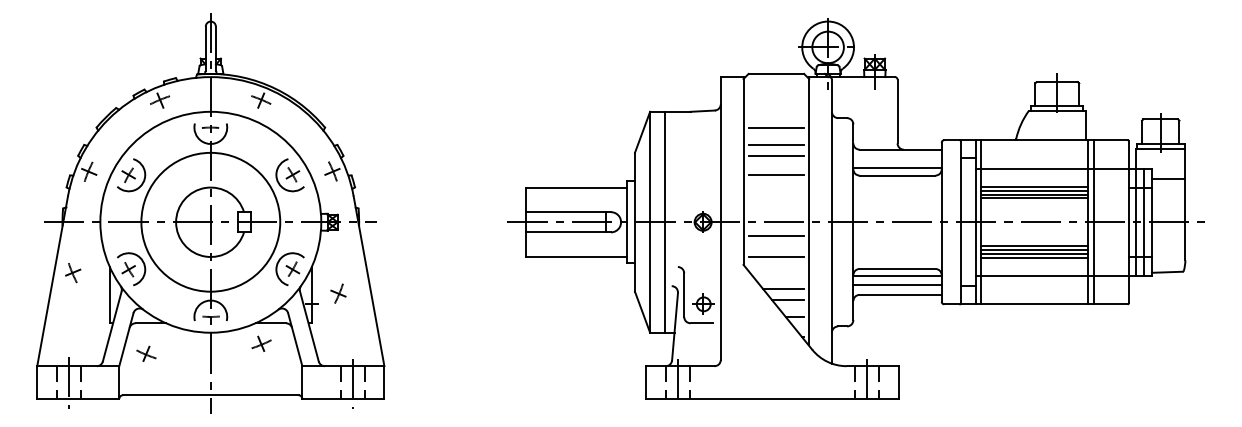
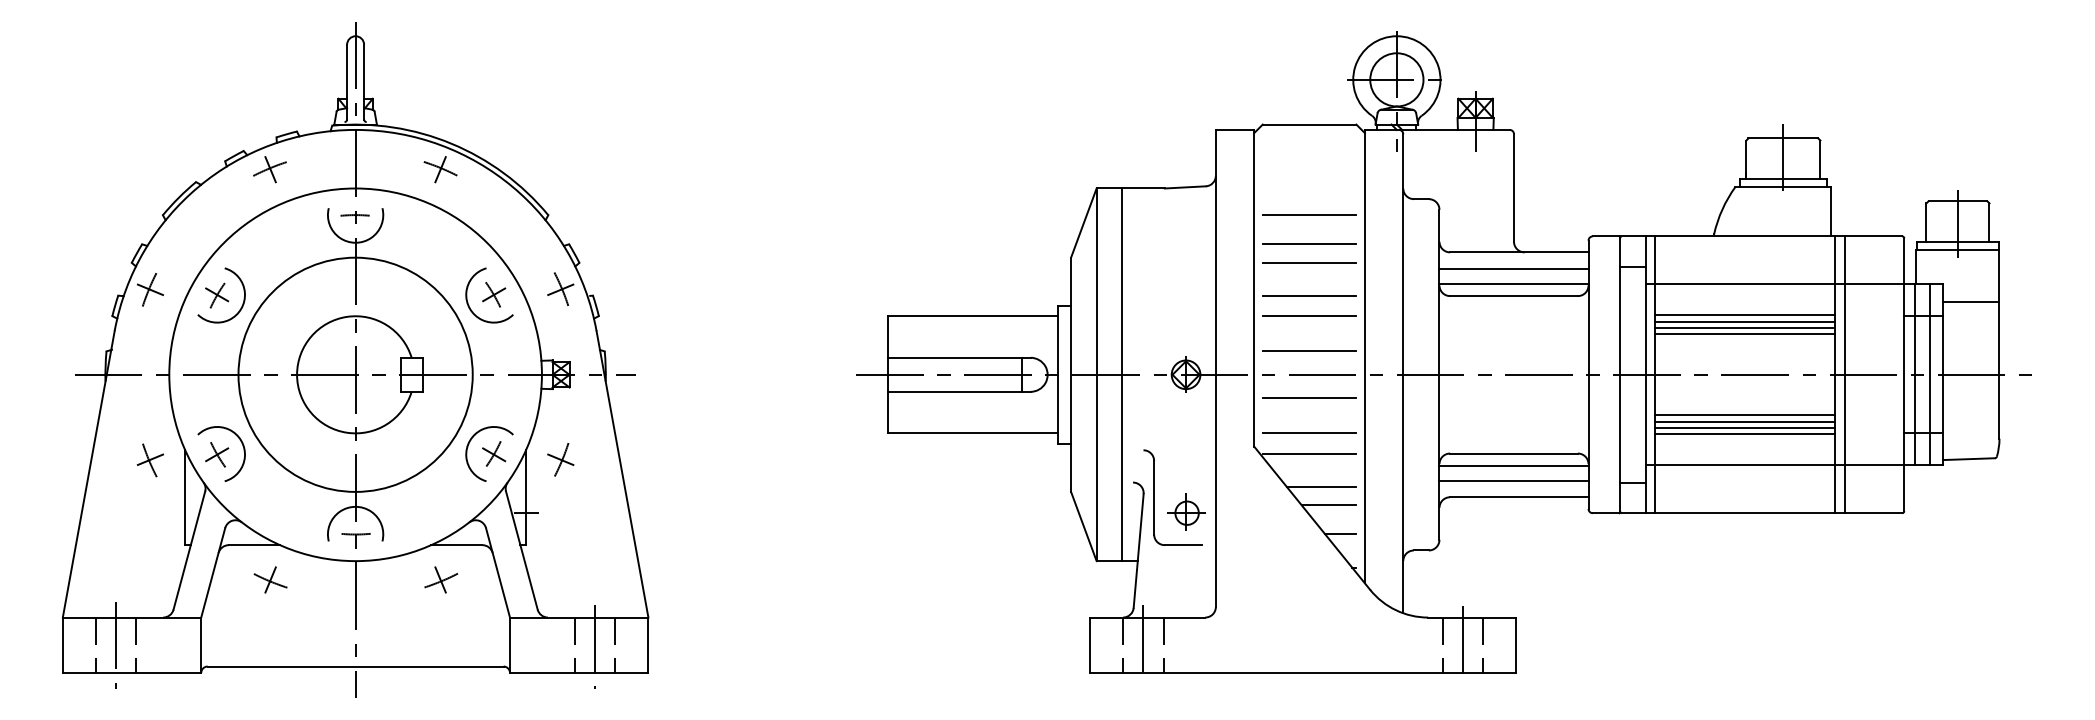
line: (897, 159) -> (1513, 268), added
line: (776, 187) -> (1309, 316), added
line: (776, 208) -> (1309, 351), added
line: (776, 269) -> (1309, 454), added
part: (73, 273) -> (150, 461), moved
part: (338, 293) -> (560, 459), moved
part: (146, 353) -> (270, 579), moved

